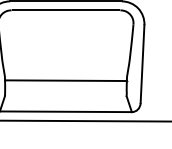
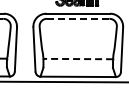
line: (66, 9) -> (78, 18), solid -> dashed
line: (66, 81) -> (78, 59), solid -> dashed

